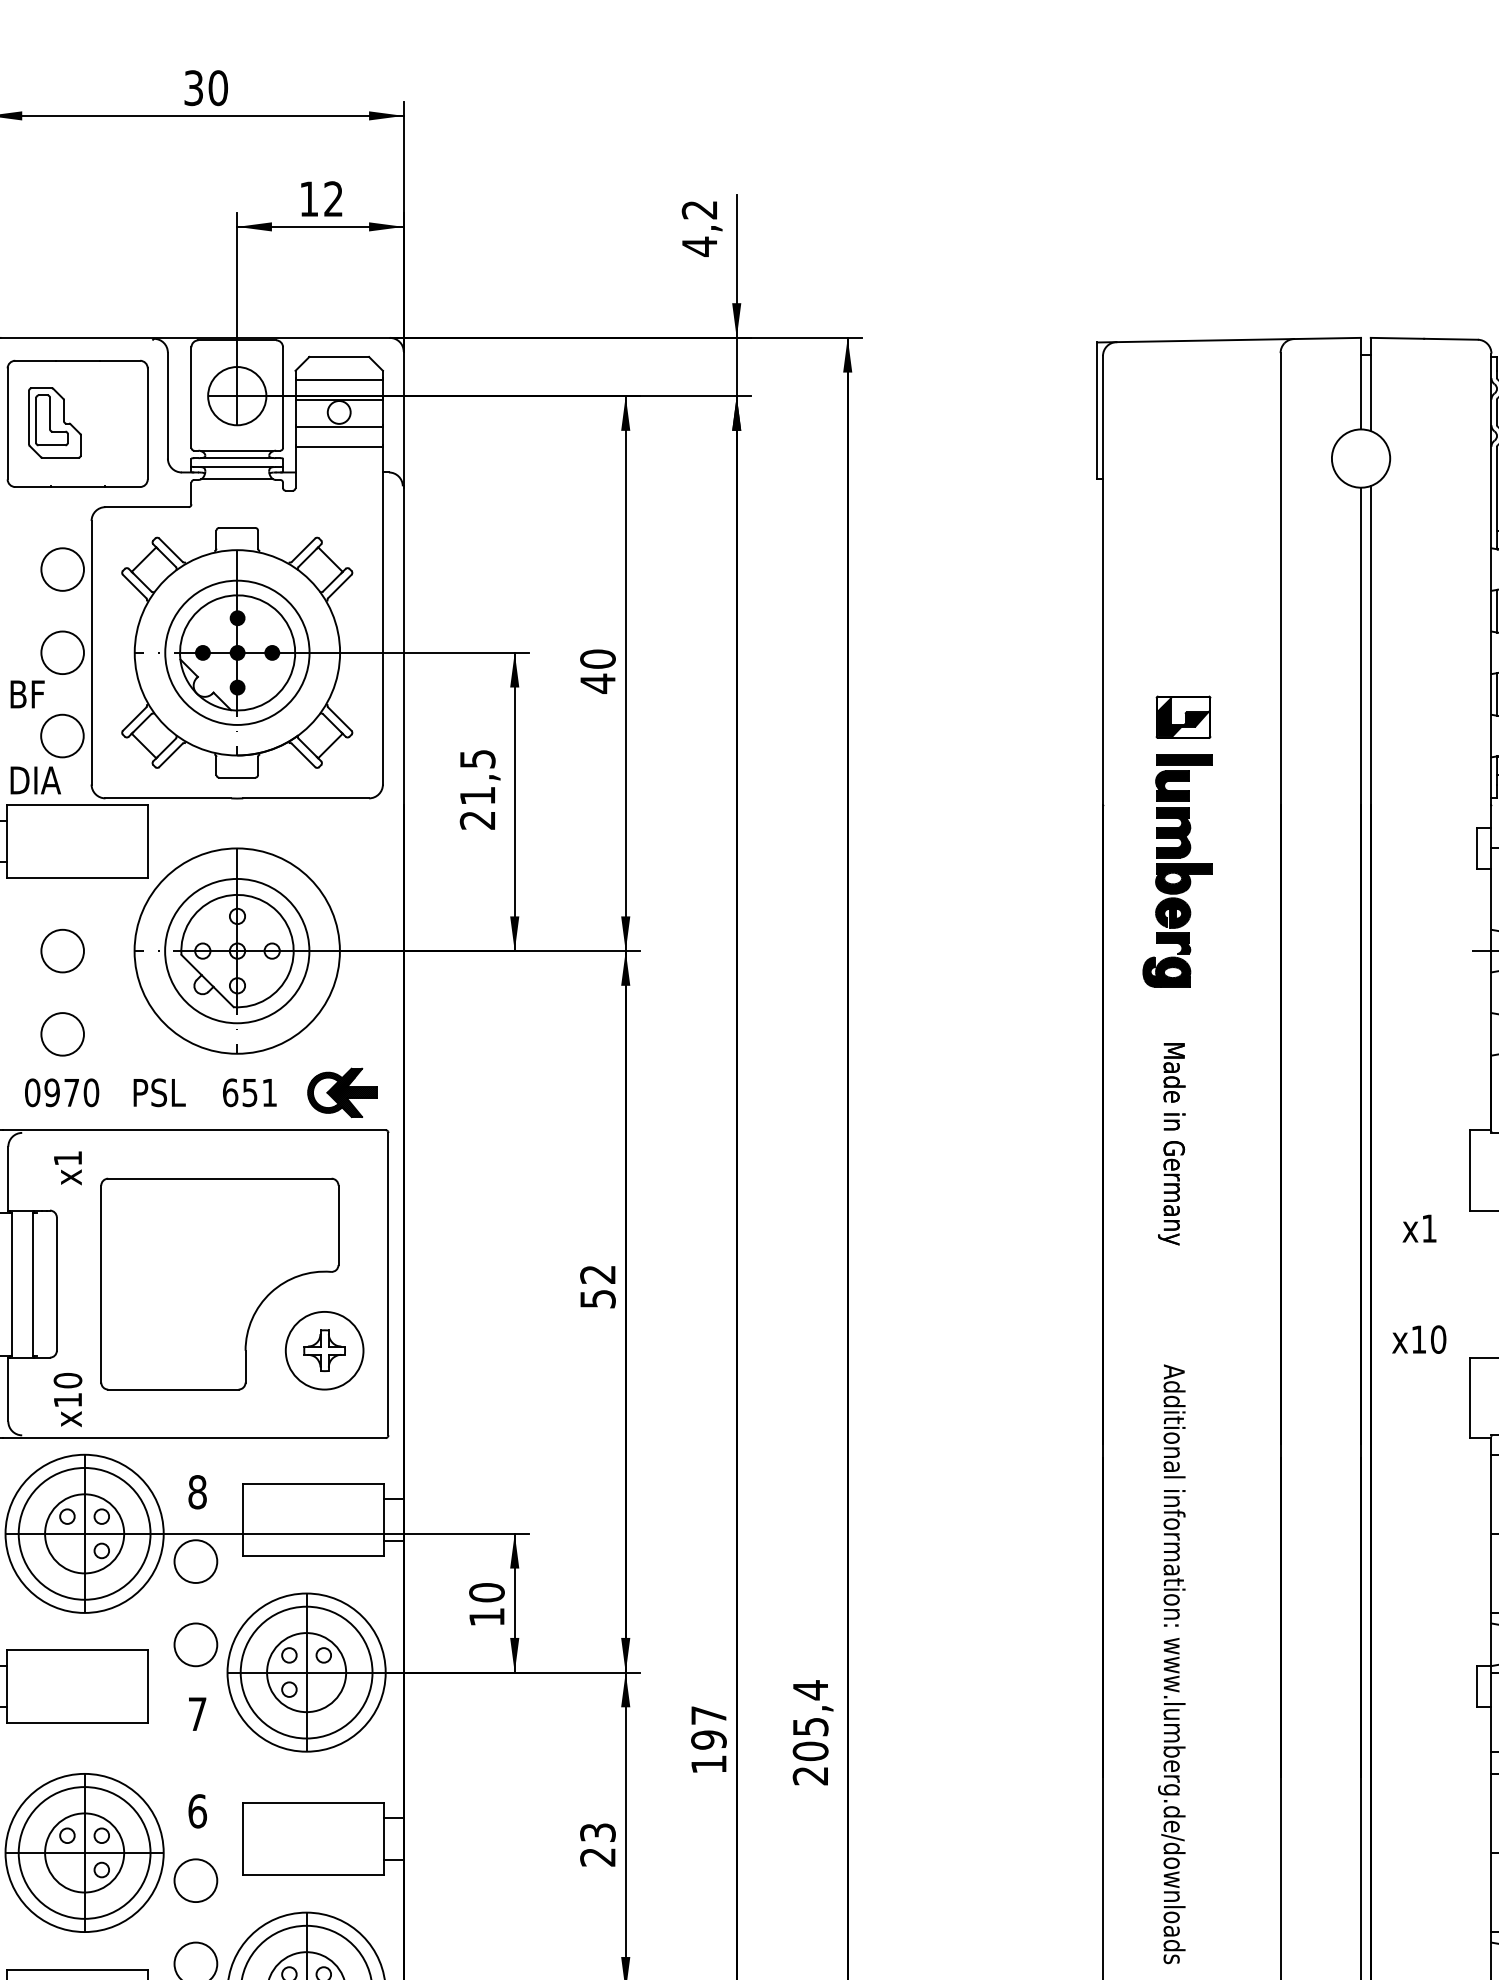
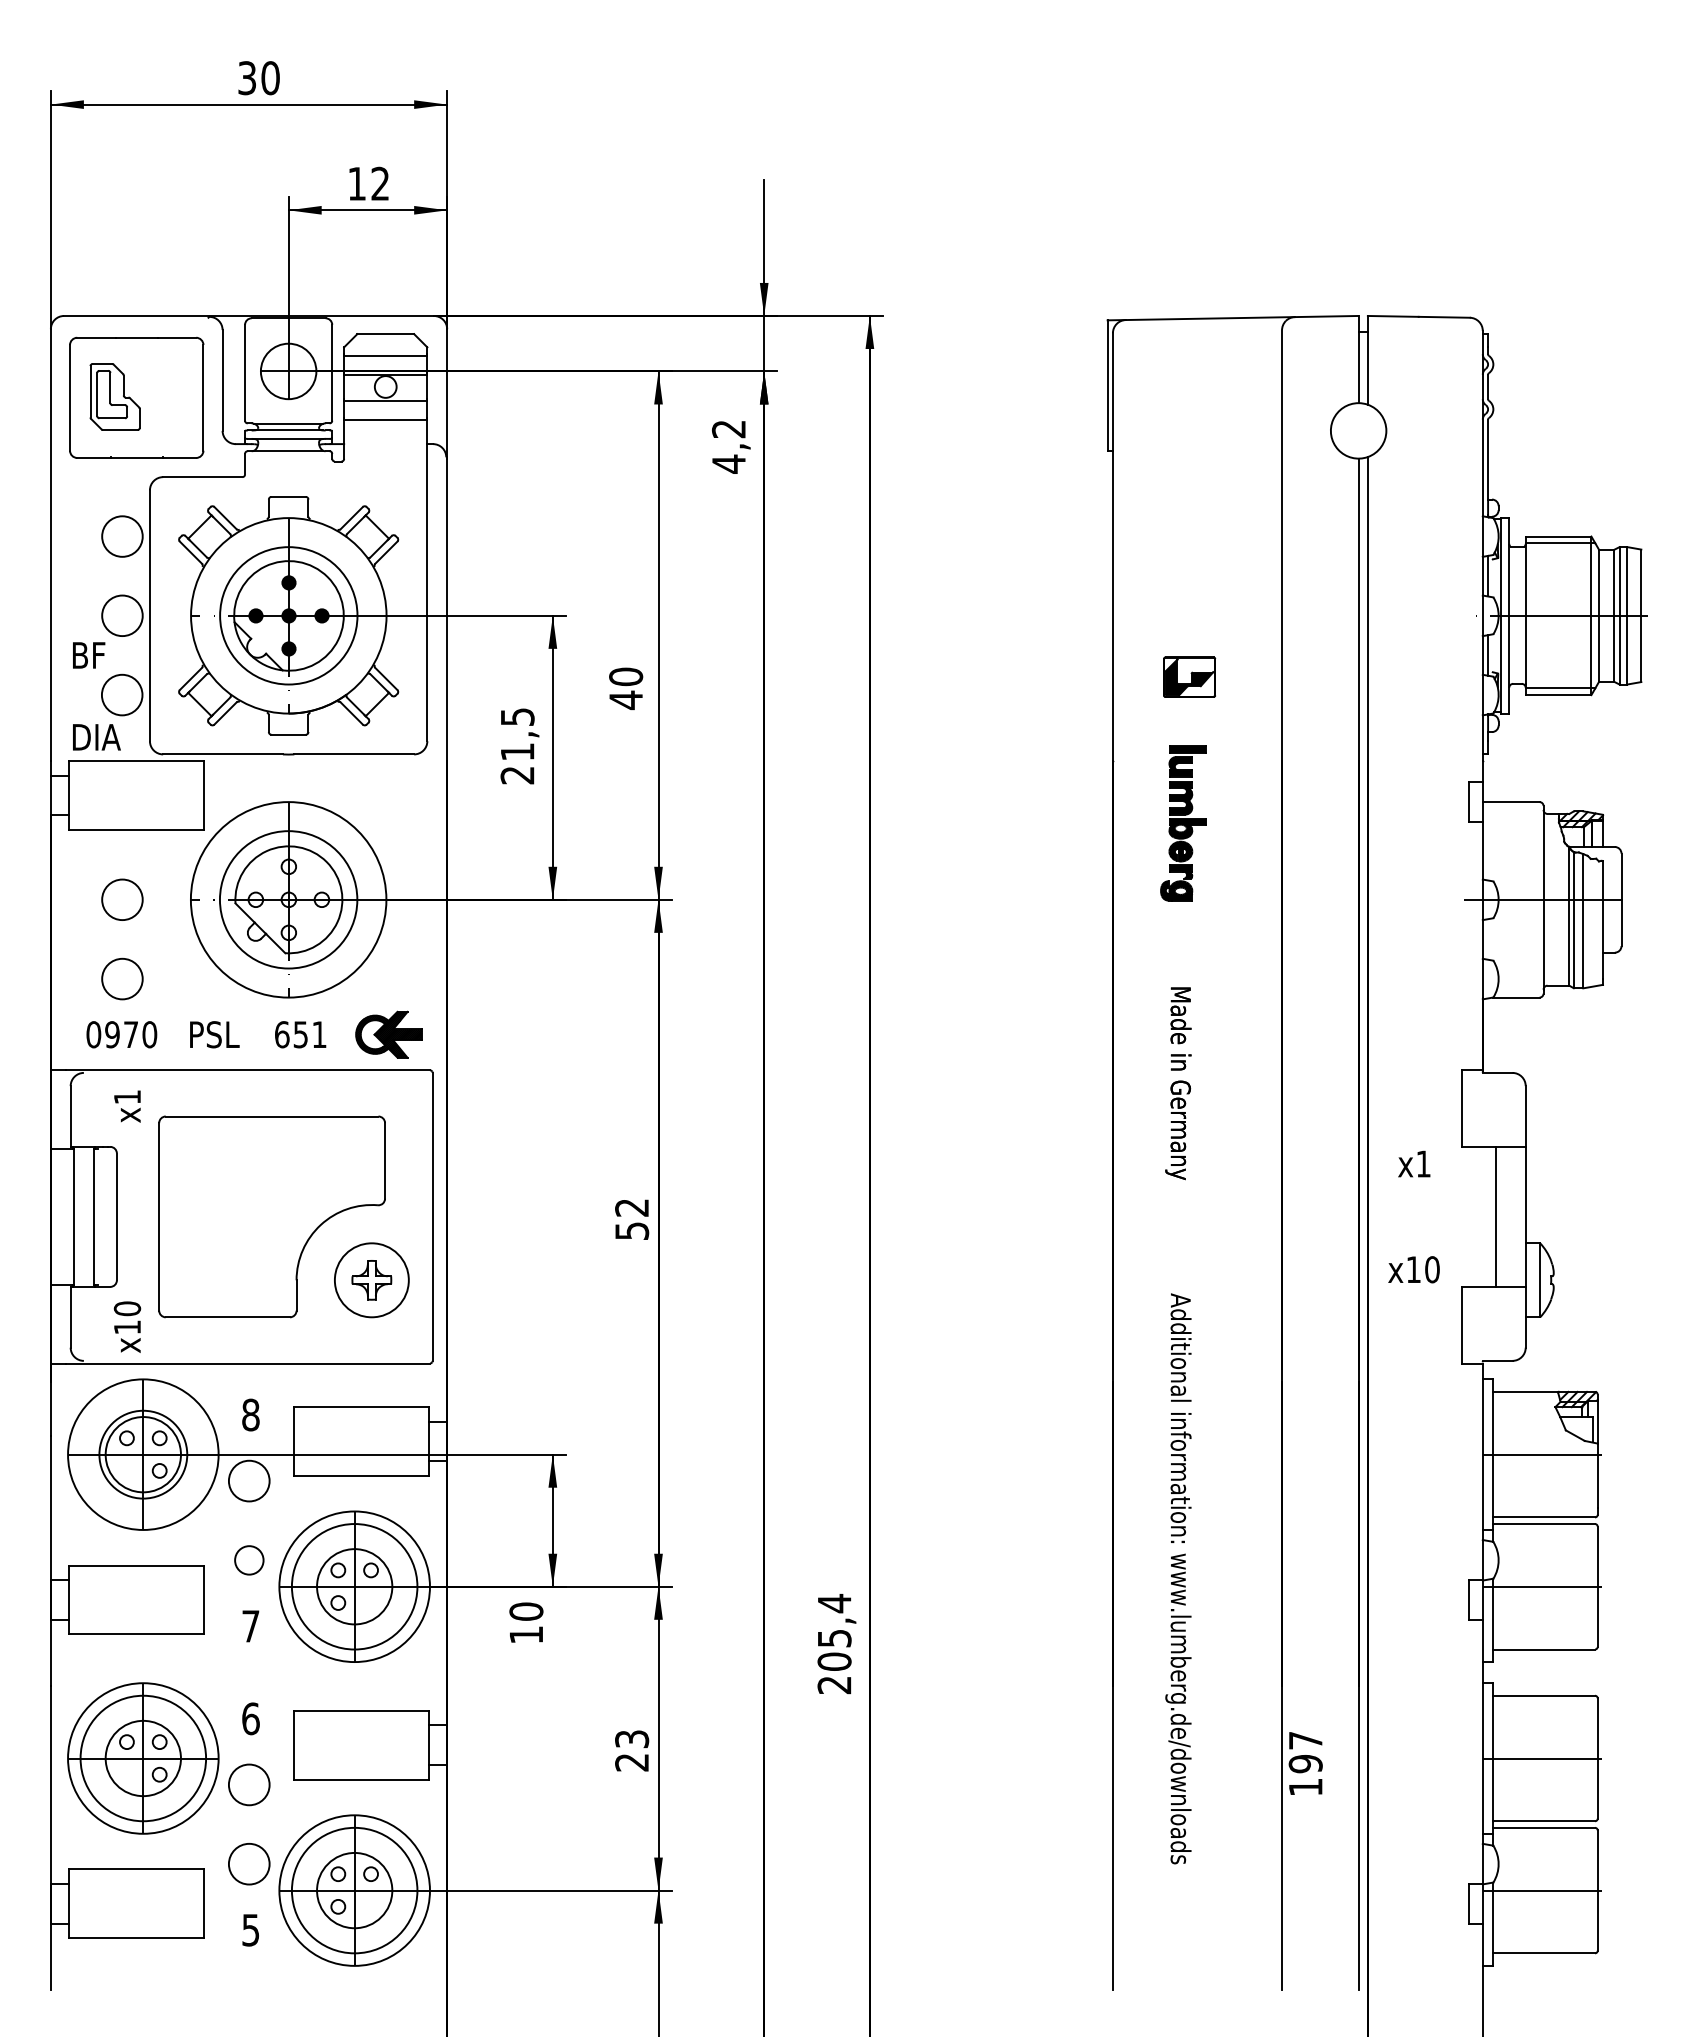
text: (702, 229) -> (731, 447), moved
text: (598, 671) -> (626, 688), moved
part: (1177, 870) -> (1183, 823), size x0.7
circle: (84, 1533) -> (143, 1454), size x0.7
text: (487, 1604) -> (526, 1622), moved
circle: (196, 1645) -> (249, 1560), size x0.7
text: (708, 1739) -> (1305, 1763), moved

